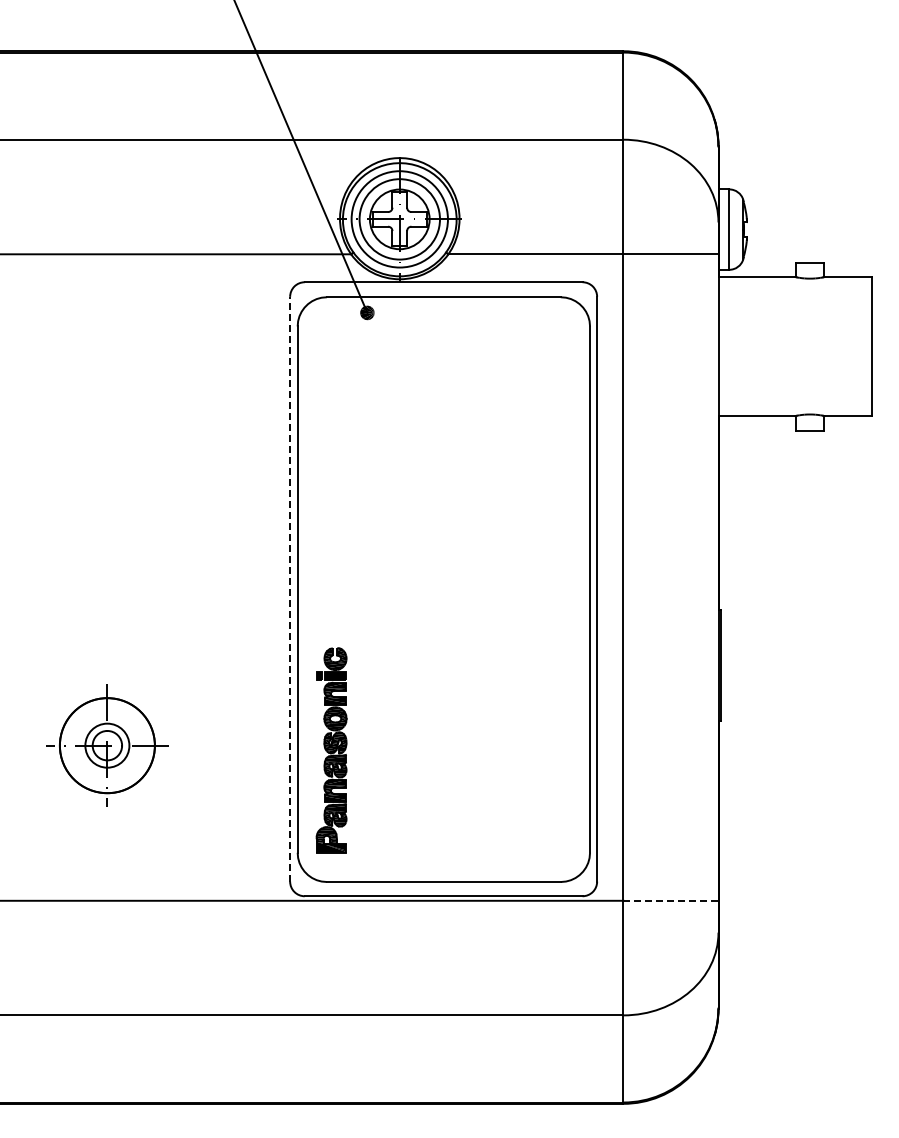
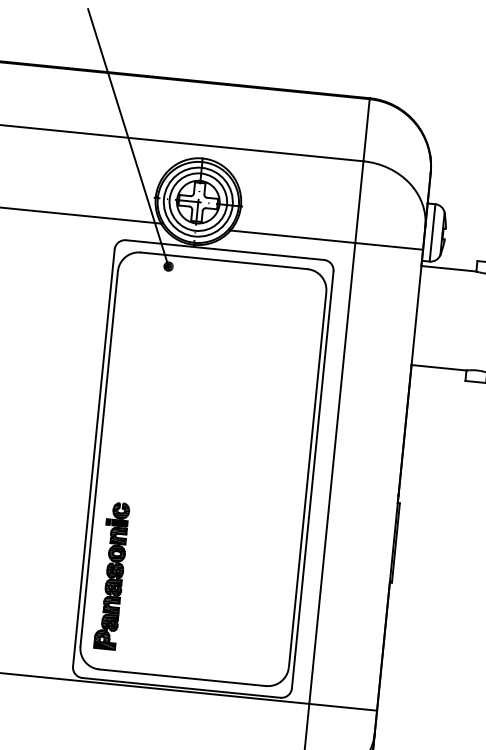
line: (290, 588) -> (94, 457), dashed -> solid
line: (670, 900) -> (342, 707), dashed -> solid

